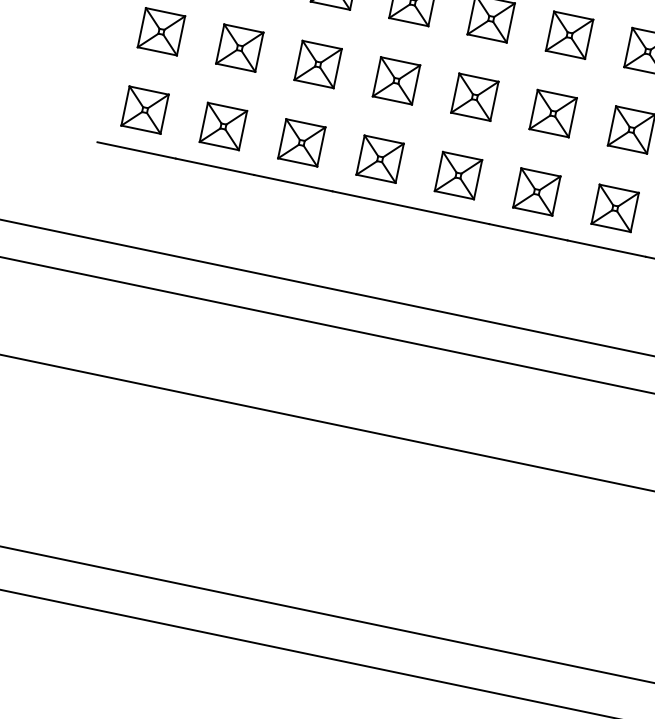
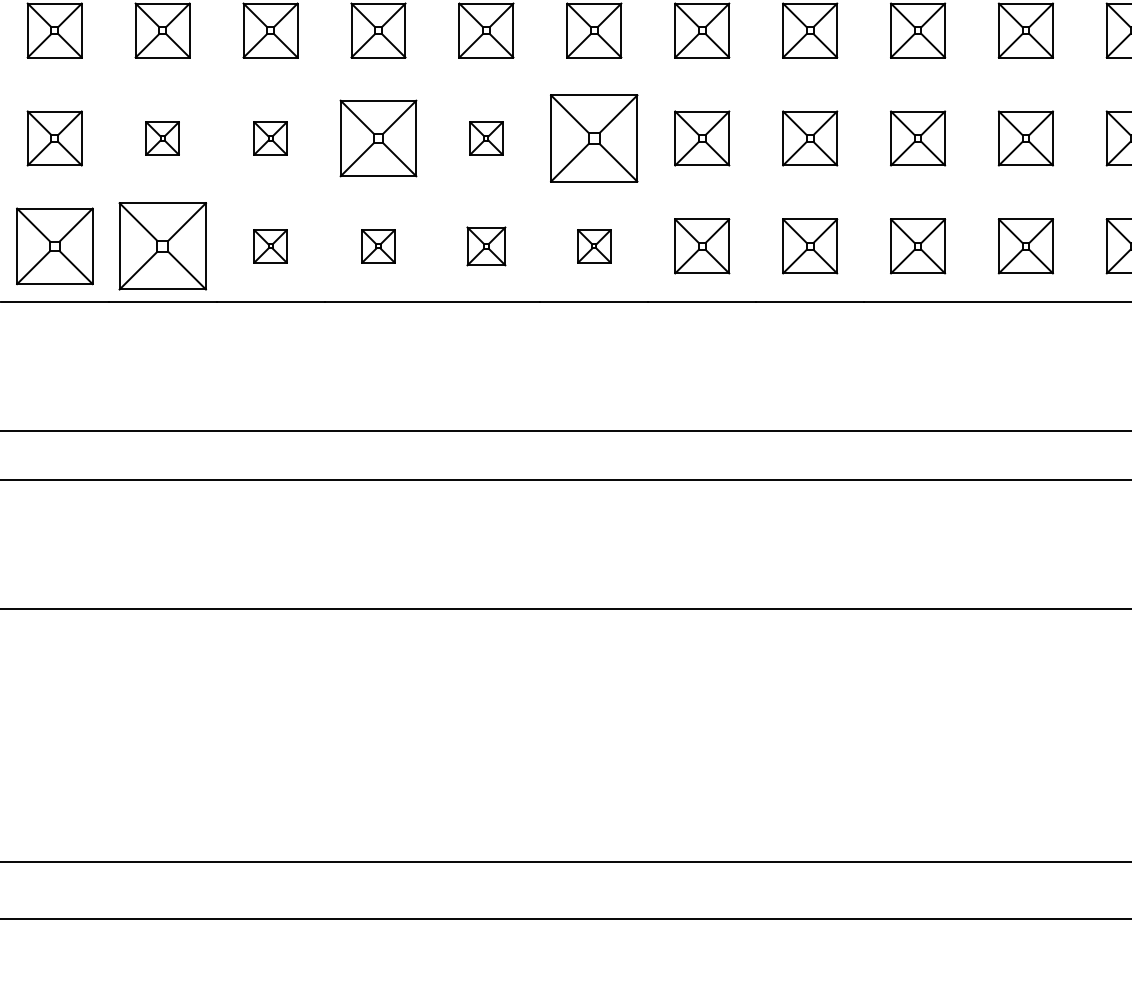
part: (239, 48) -> (162, 138), size x0.6
part: (318, 64) -> (270, 138), size x0.6
part: (396, 80) -> (378, 138), size x1.4
part: (474, 97) -> (486, 138), size x0.6
part: (144, 110) -> (54, 246), size x1.4
part: (553, 113) -> (594, 138), size x1.6
part: (223, 126) -> (162, 246), size x1.6
part: (301, 142) -> (270, 246), size x0.6
part: (380, 159) -> (378, 246), size x0.6
part: (458, 175) -> (486, 246), size x0.7
part: (536, 192) -> (594, 246), size x0.6

